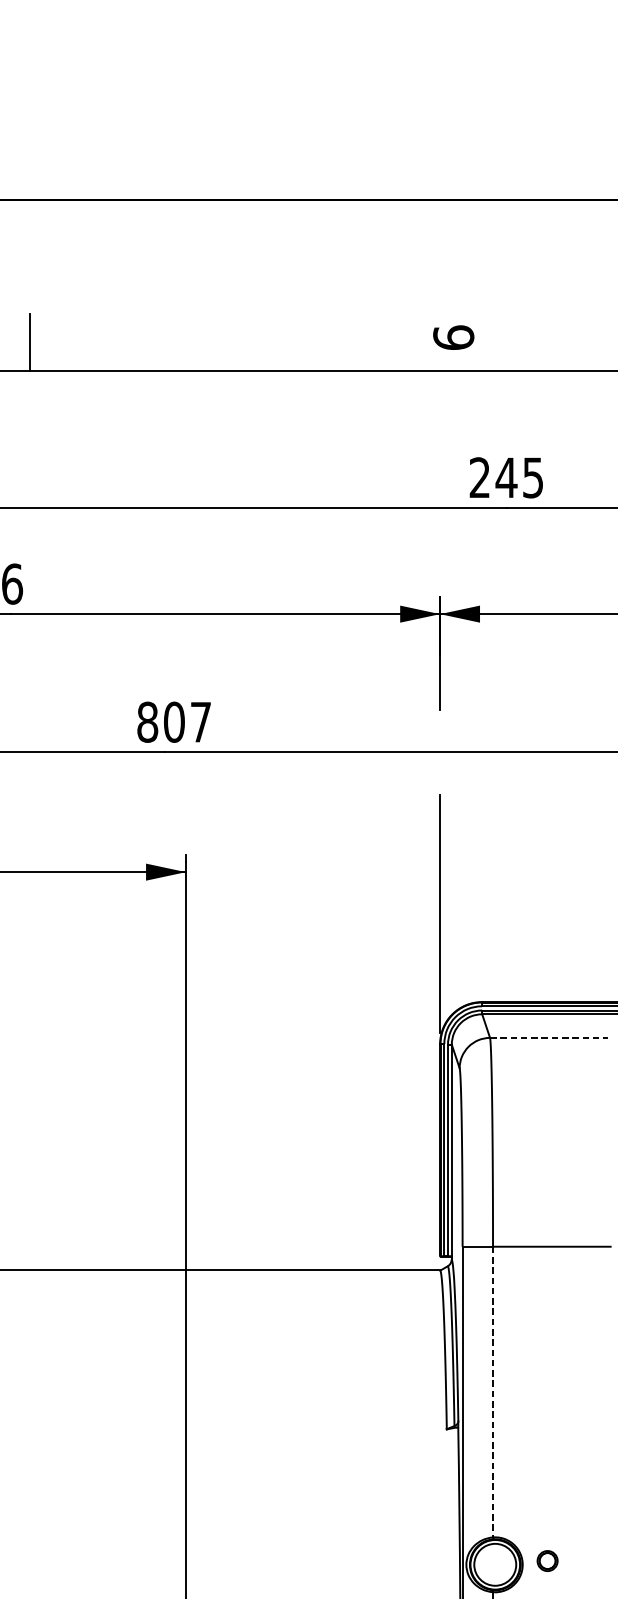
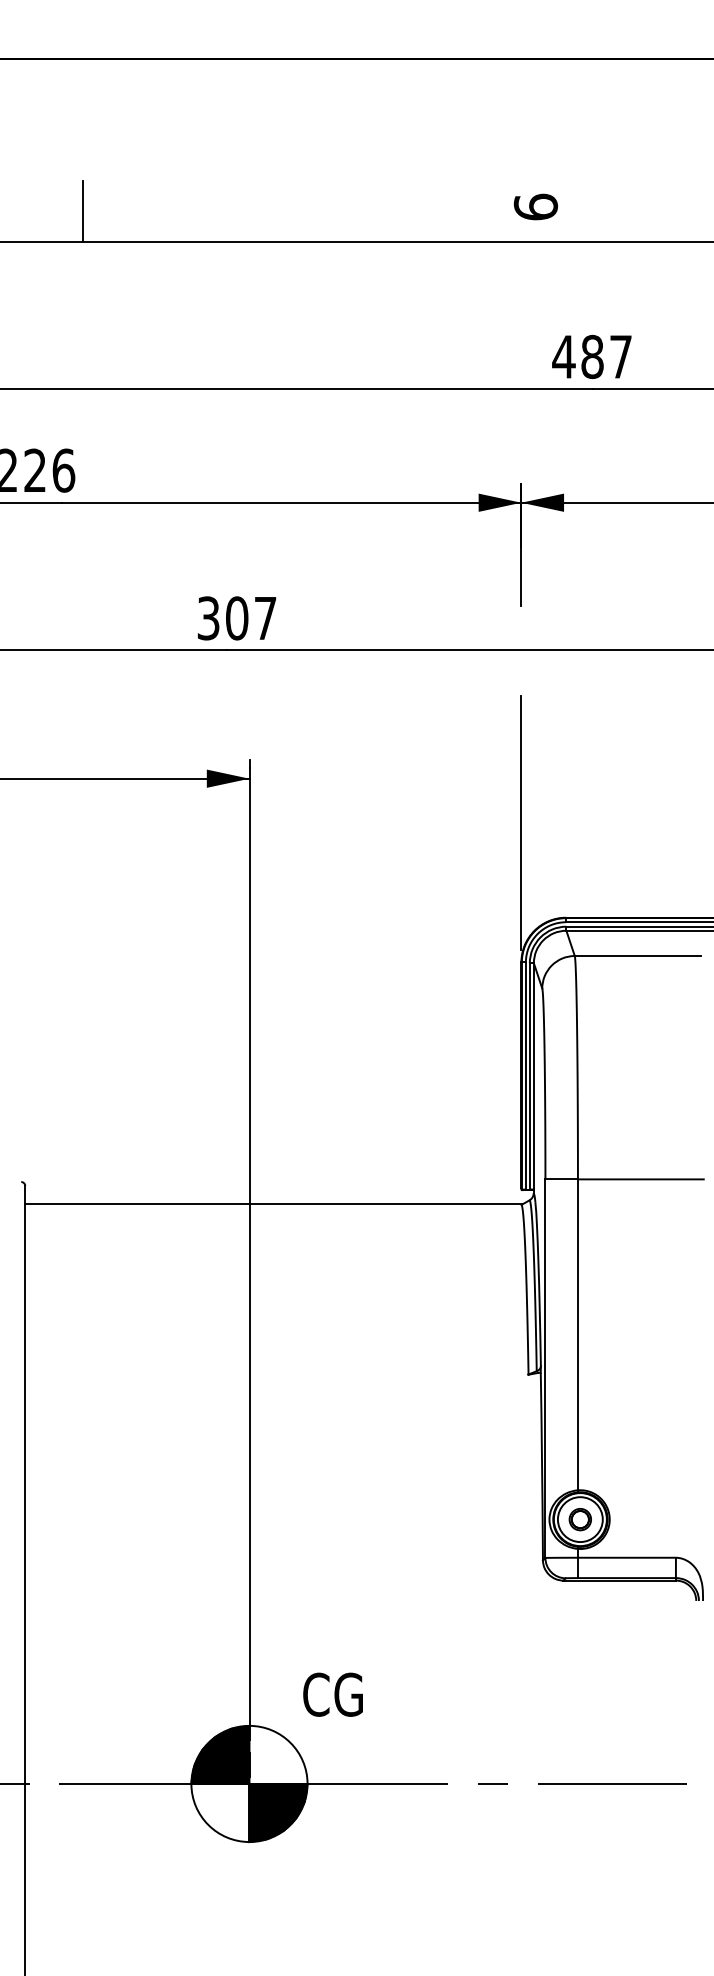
text: (505, 477) -> (591, 356), 245 -> 487
text: (147, 722) -> (208, 618), 807 -> 307
line: (548, 1038) -> (637, 956), dashed -> solid
line: (492, 1392) -> (577, 1335), dashed -> solid
part: (546, 1560) -> (579, 1519), moved

